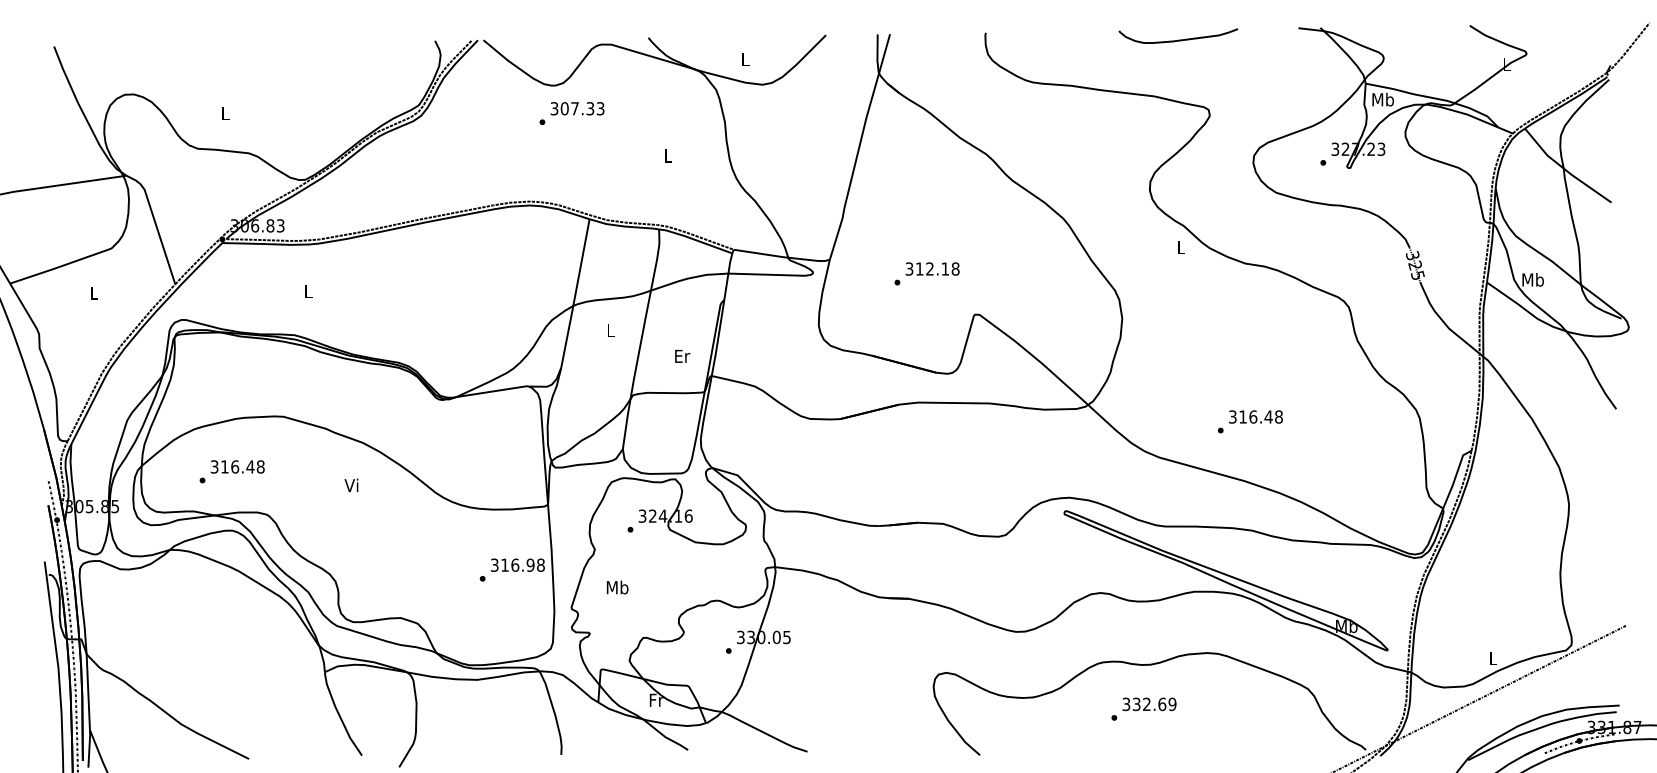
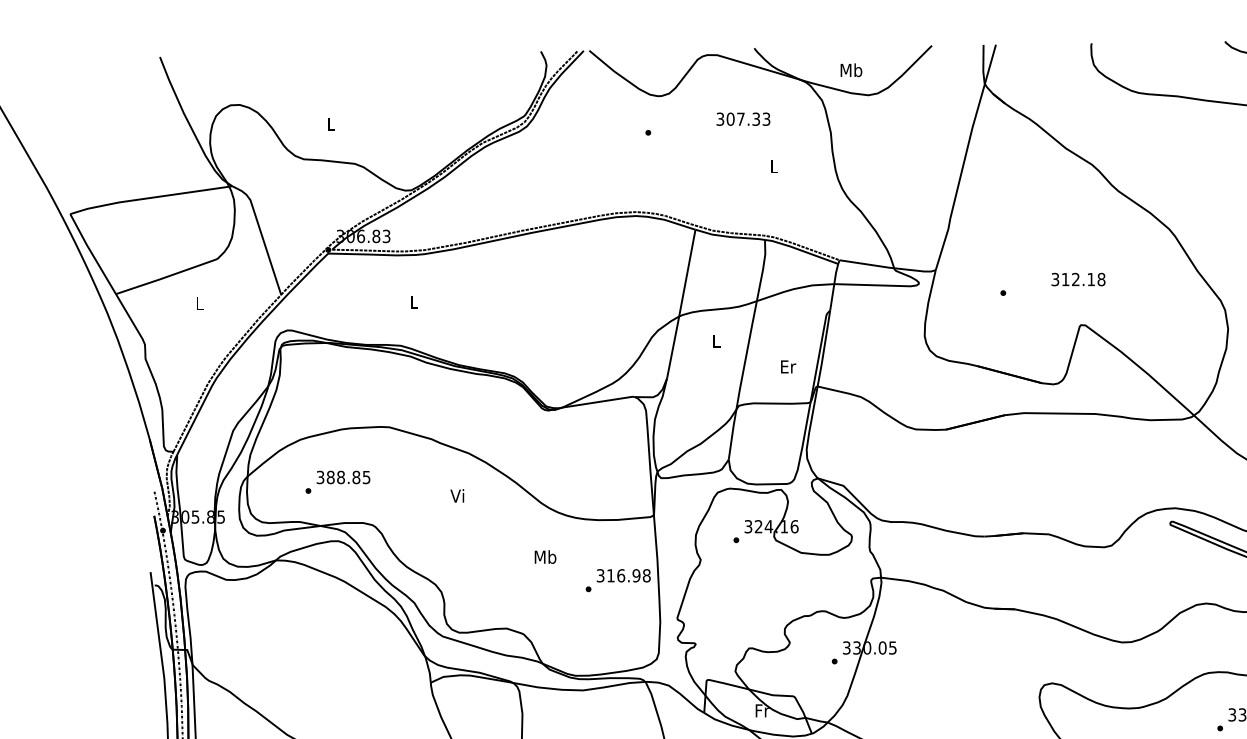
text: (745, 59) -> (851, 70), L -> Mb
text: (577, 108) -> (743, 119), moved
text: (932, 268) -> (1078, 279), moved
text: (242, 466) -> (348, 477), 316.48 -> 388.85
text: (617, 587) -> (545, 557), moved

